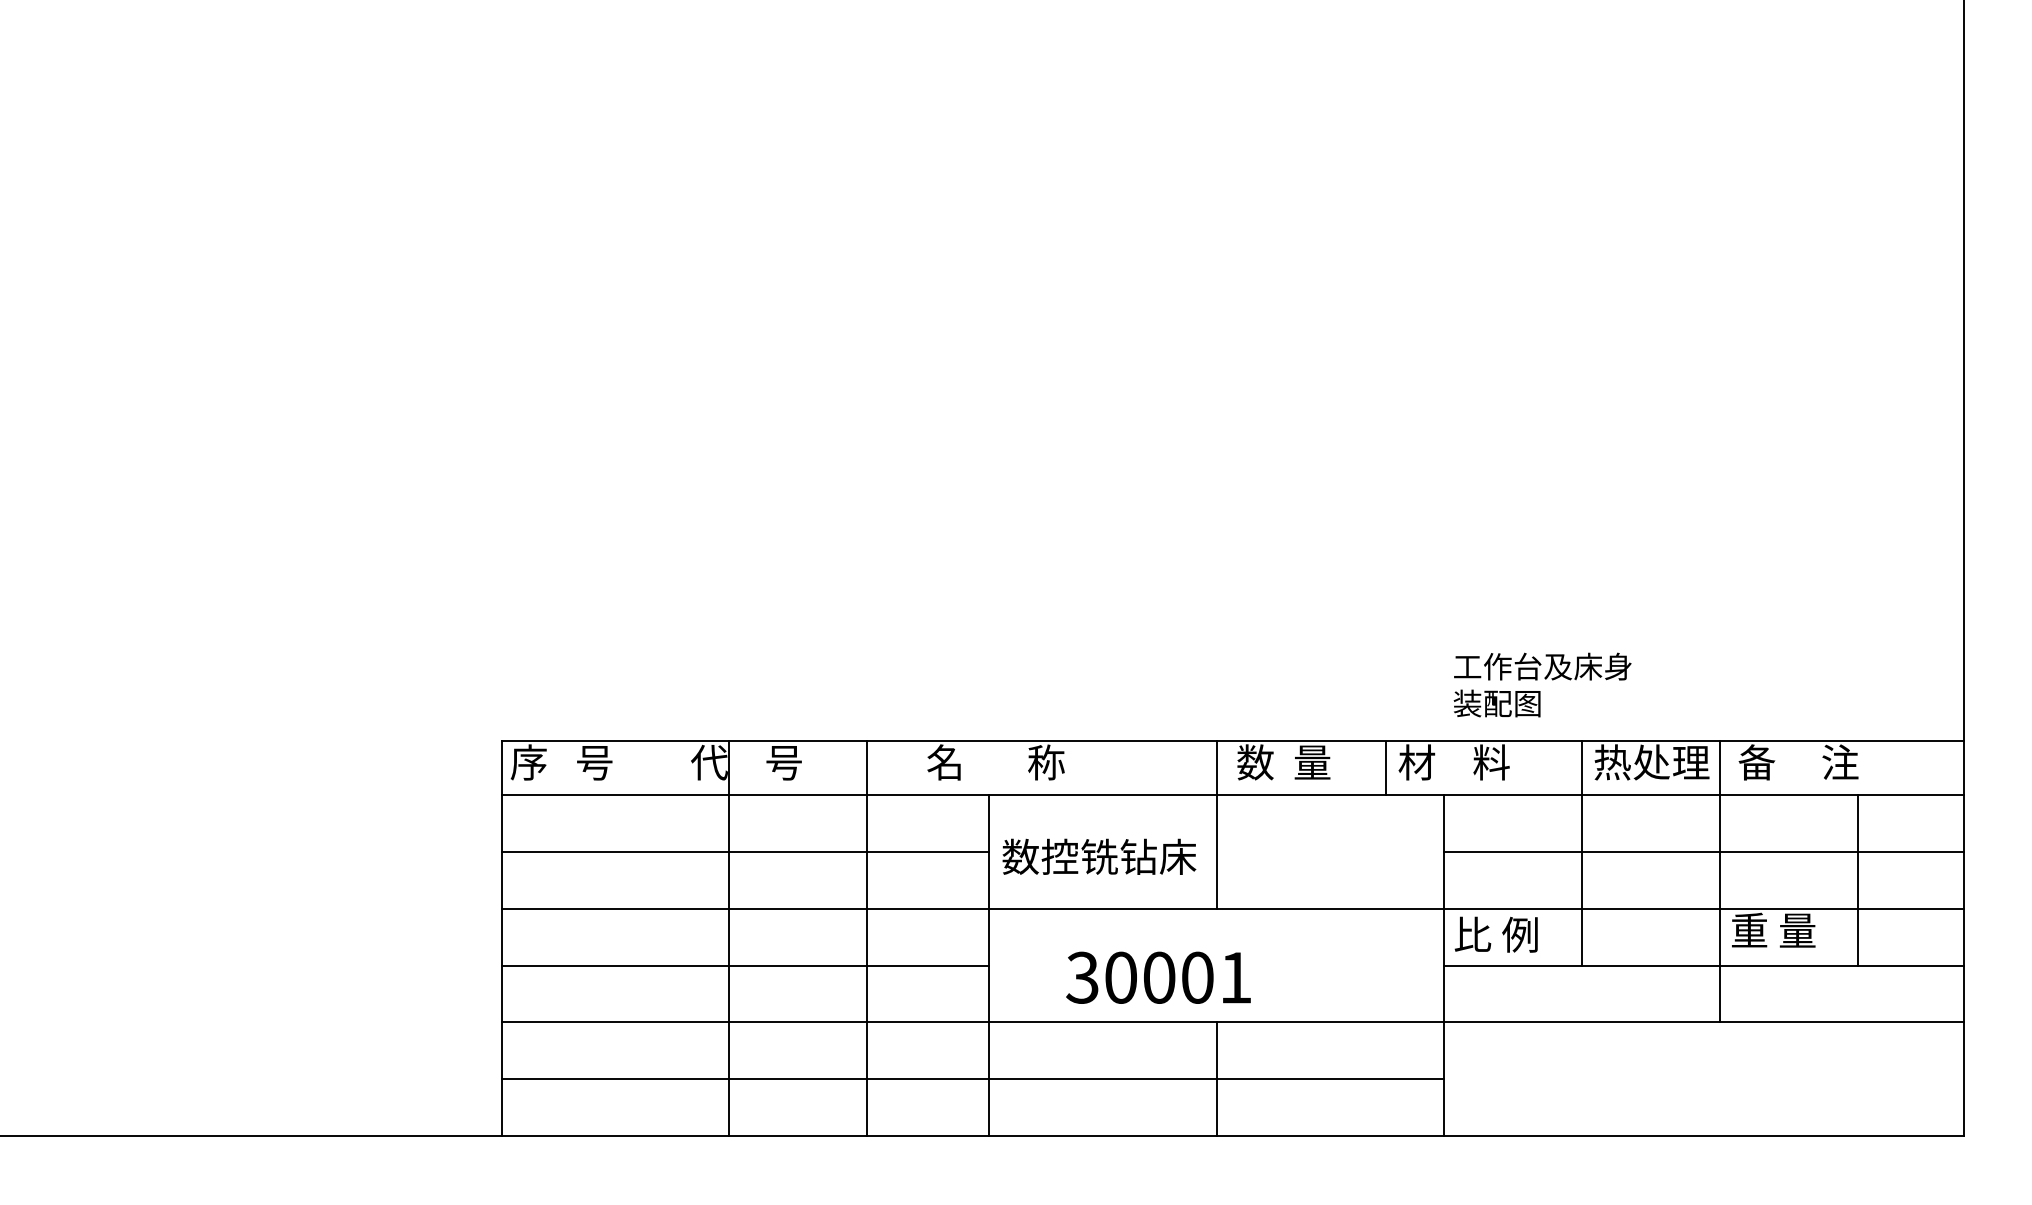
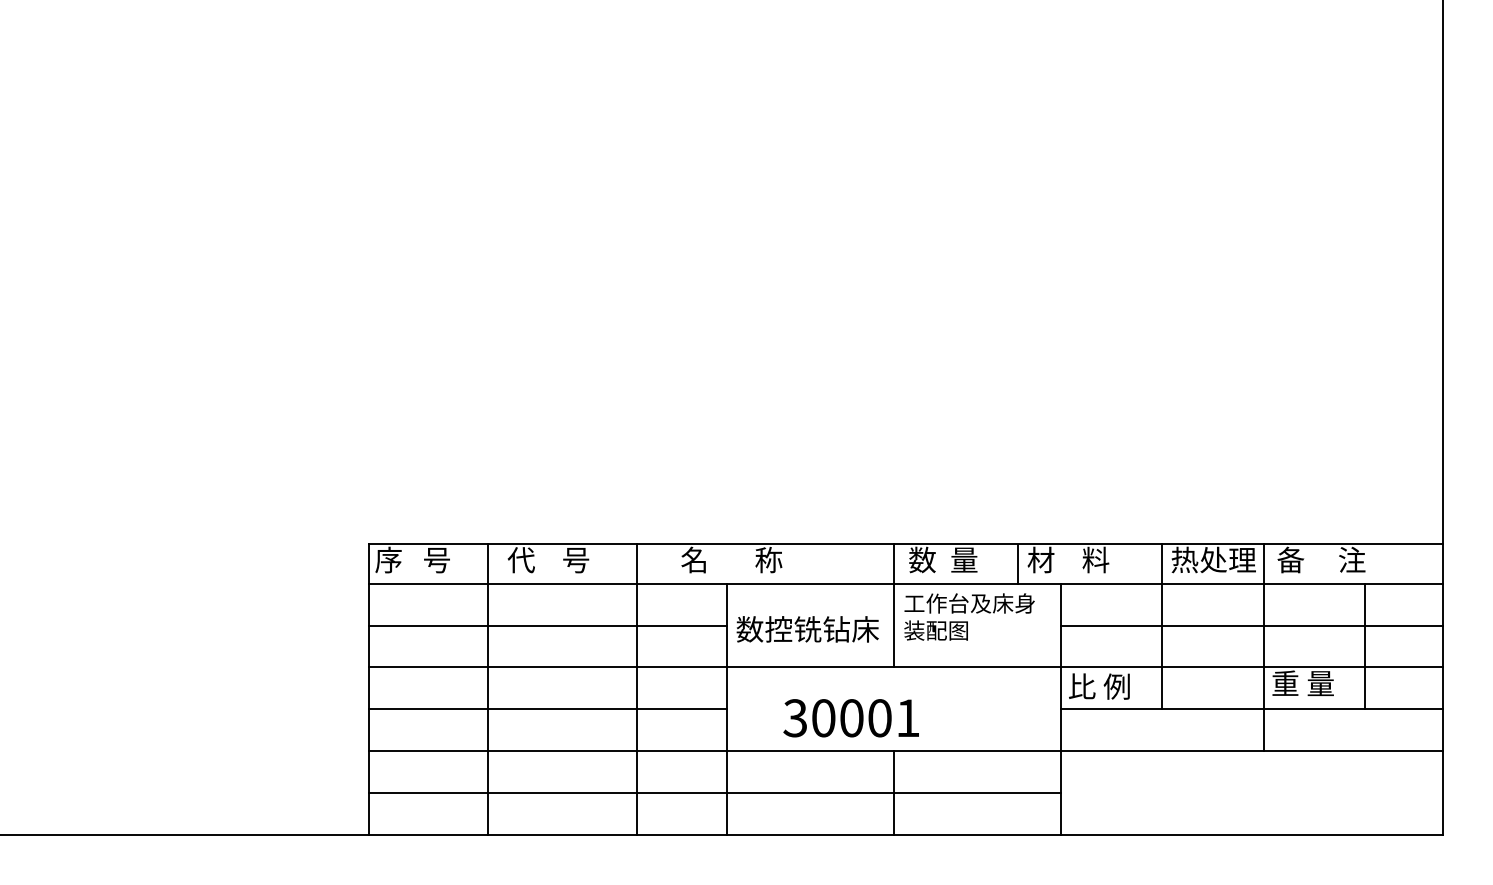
text: (1542, 684) -> (969, 616), moved
line: (729, 938) -> (488, 689), moved

